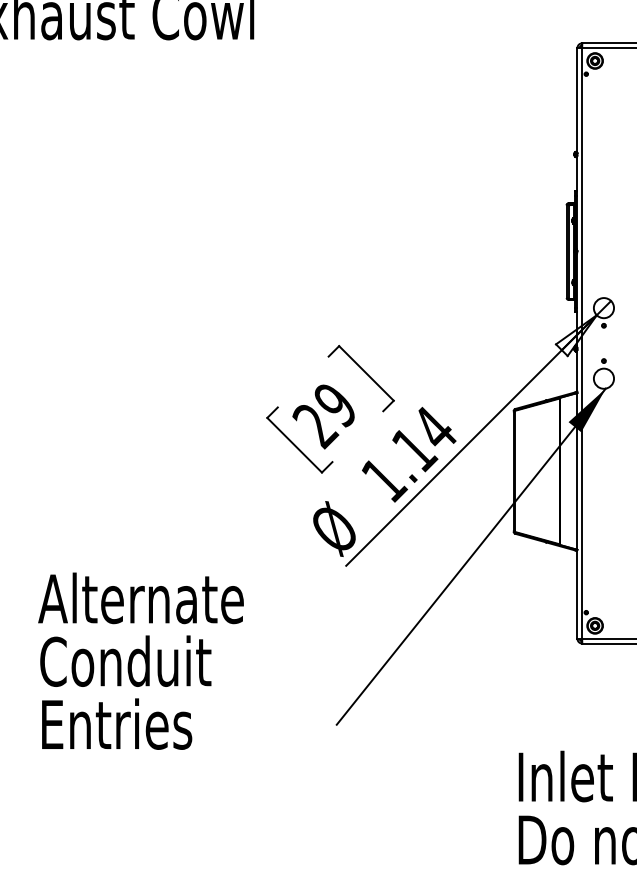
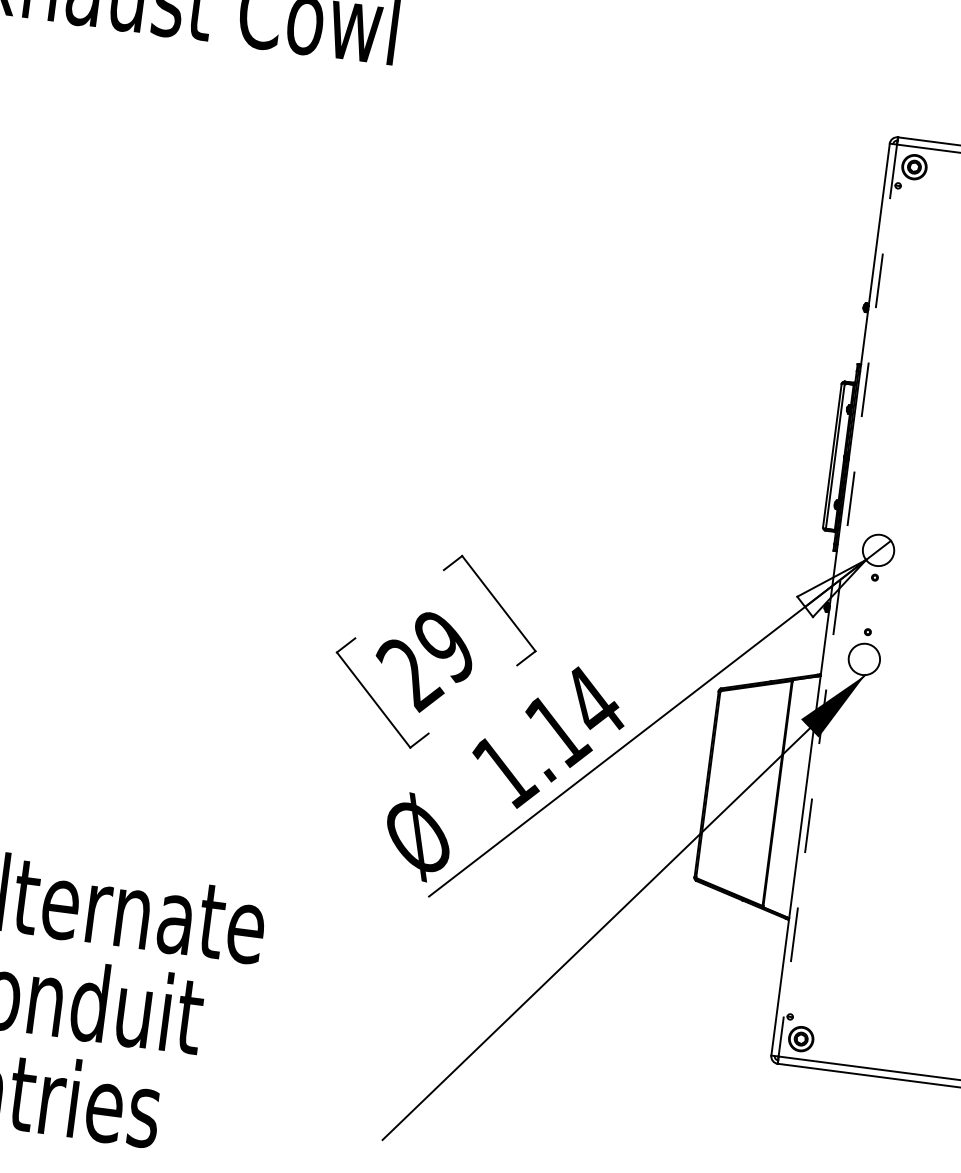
line: (582, 343) -> (838, 600), solid -> dashed

